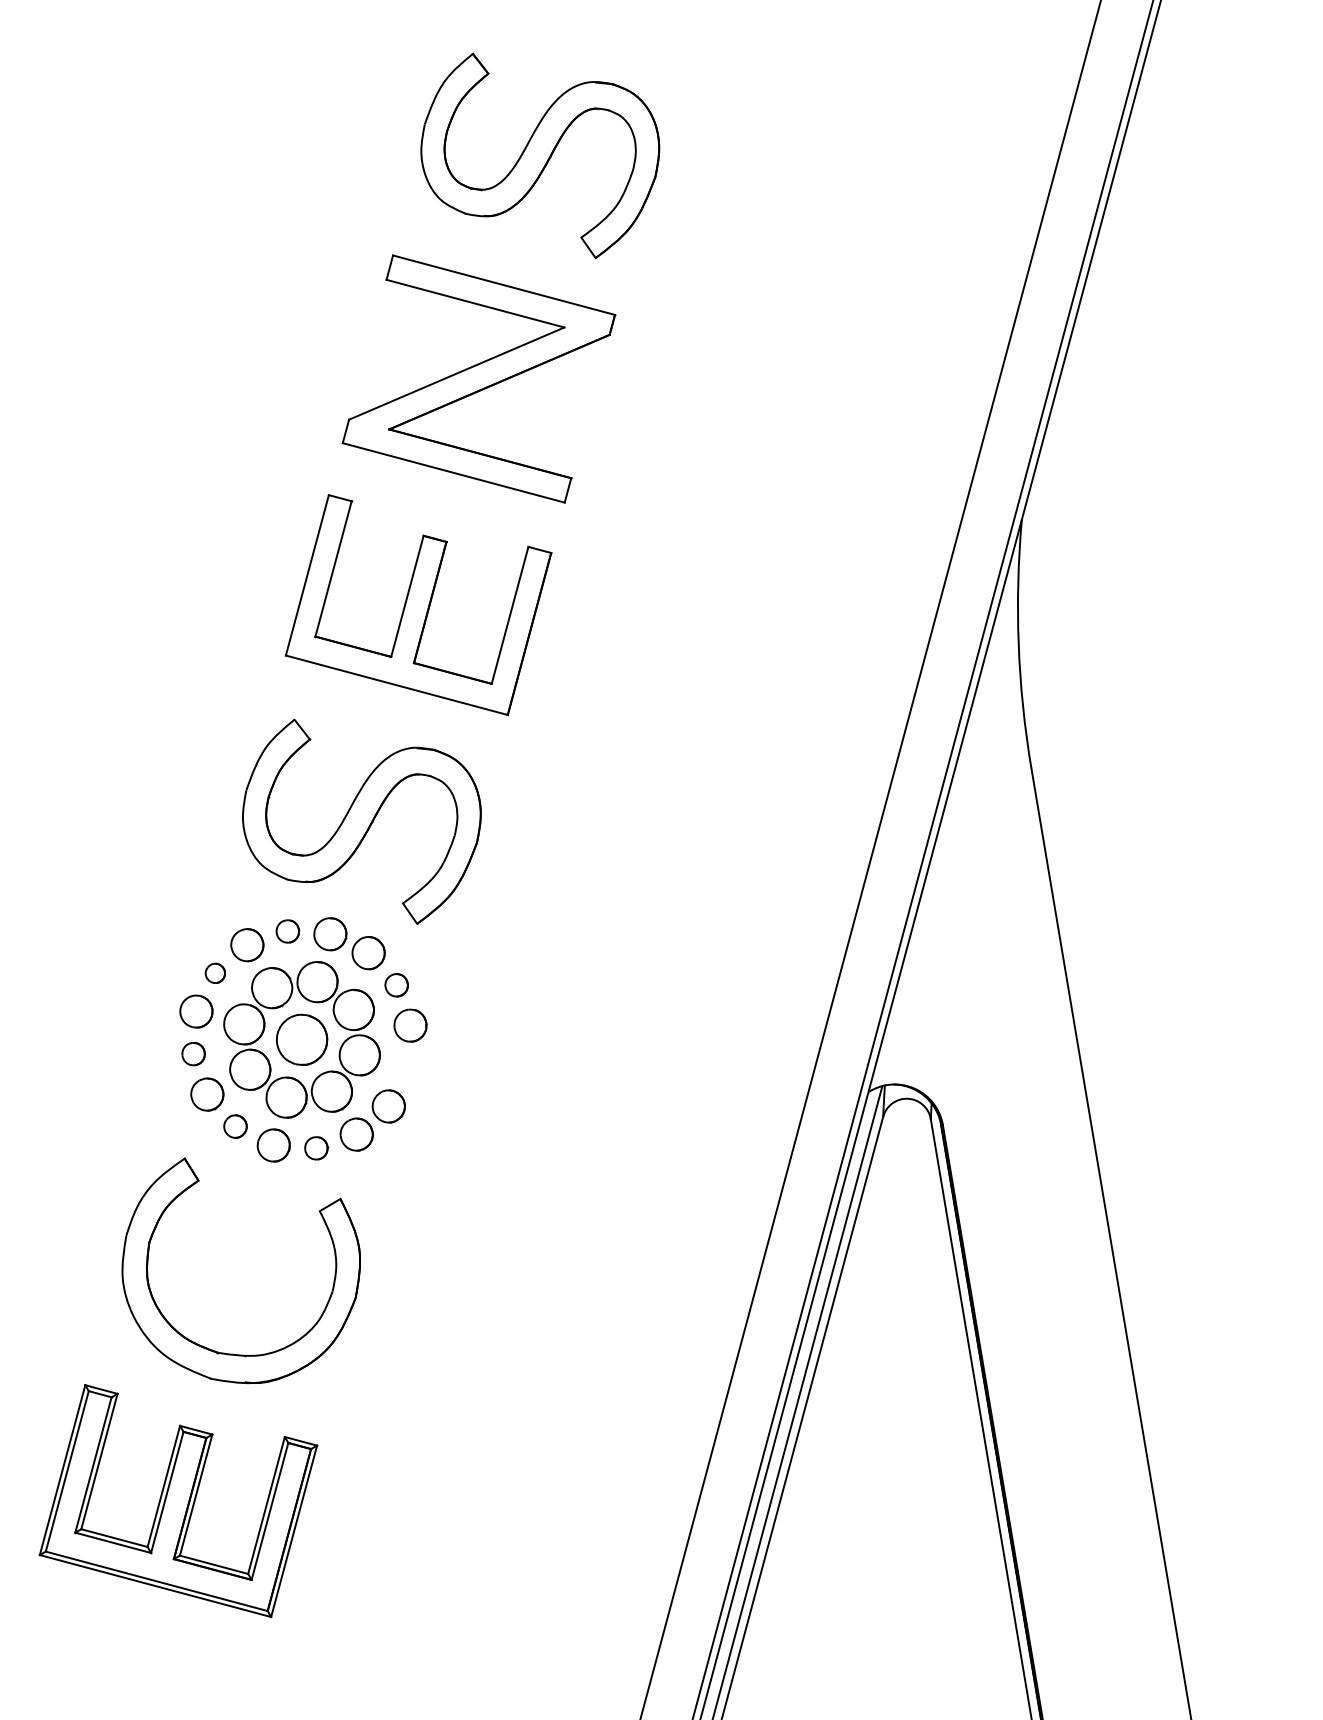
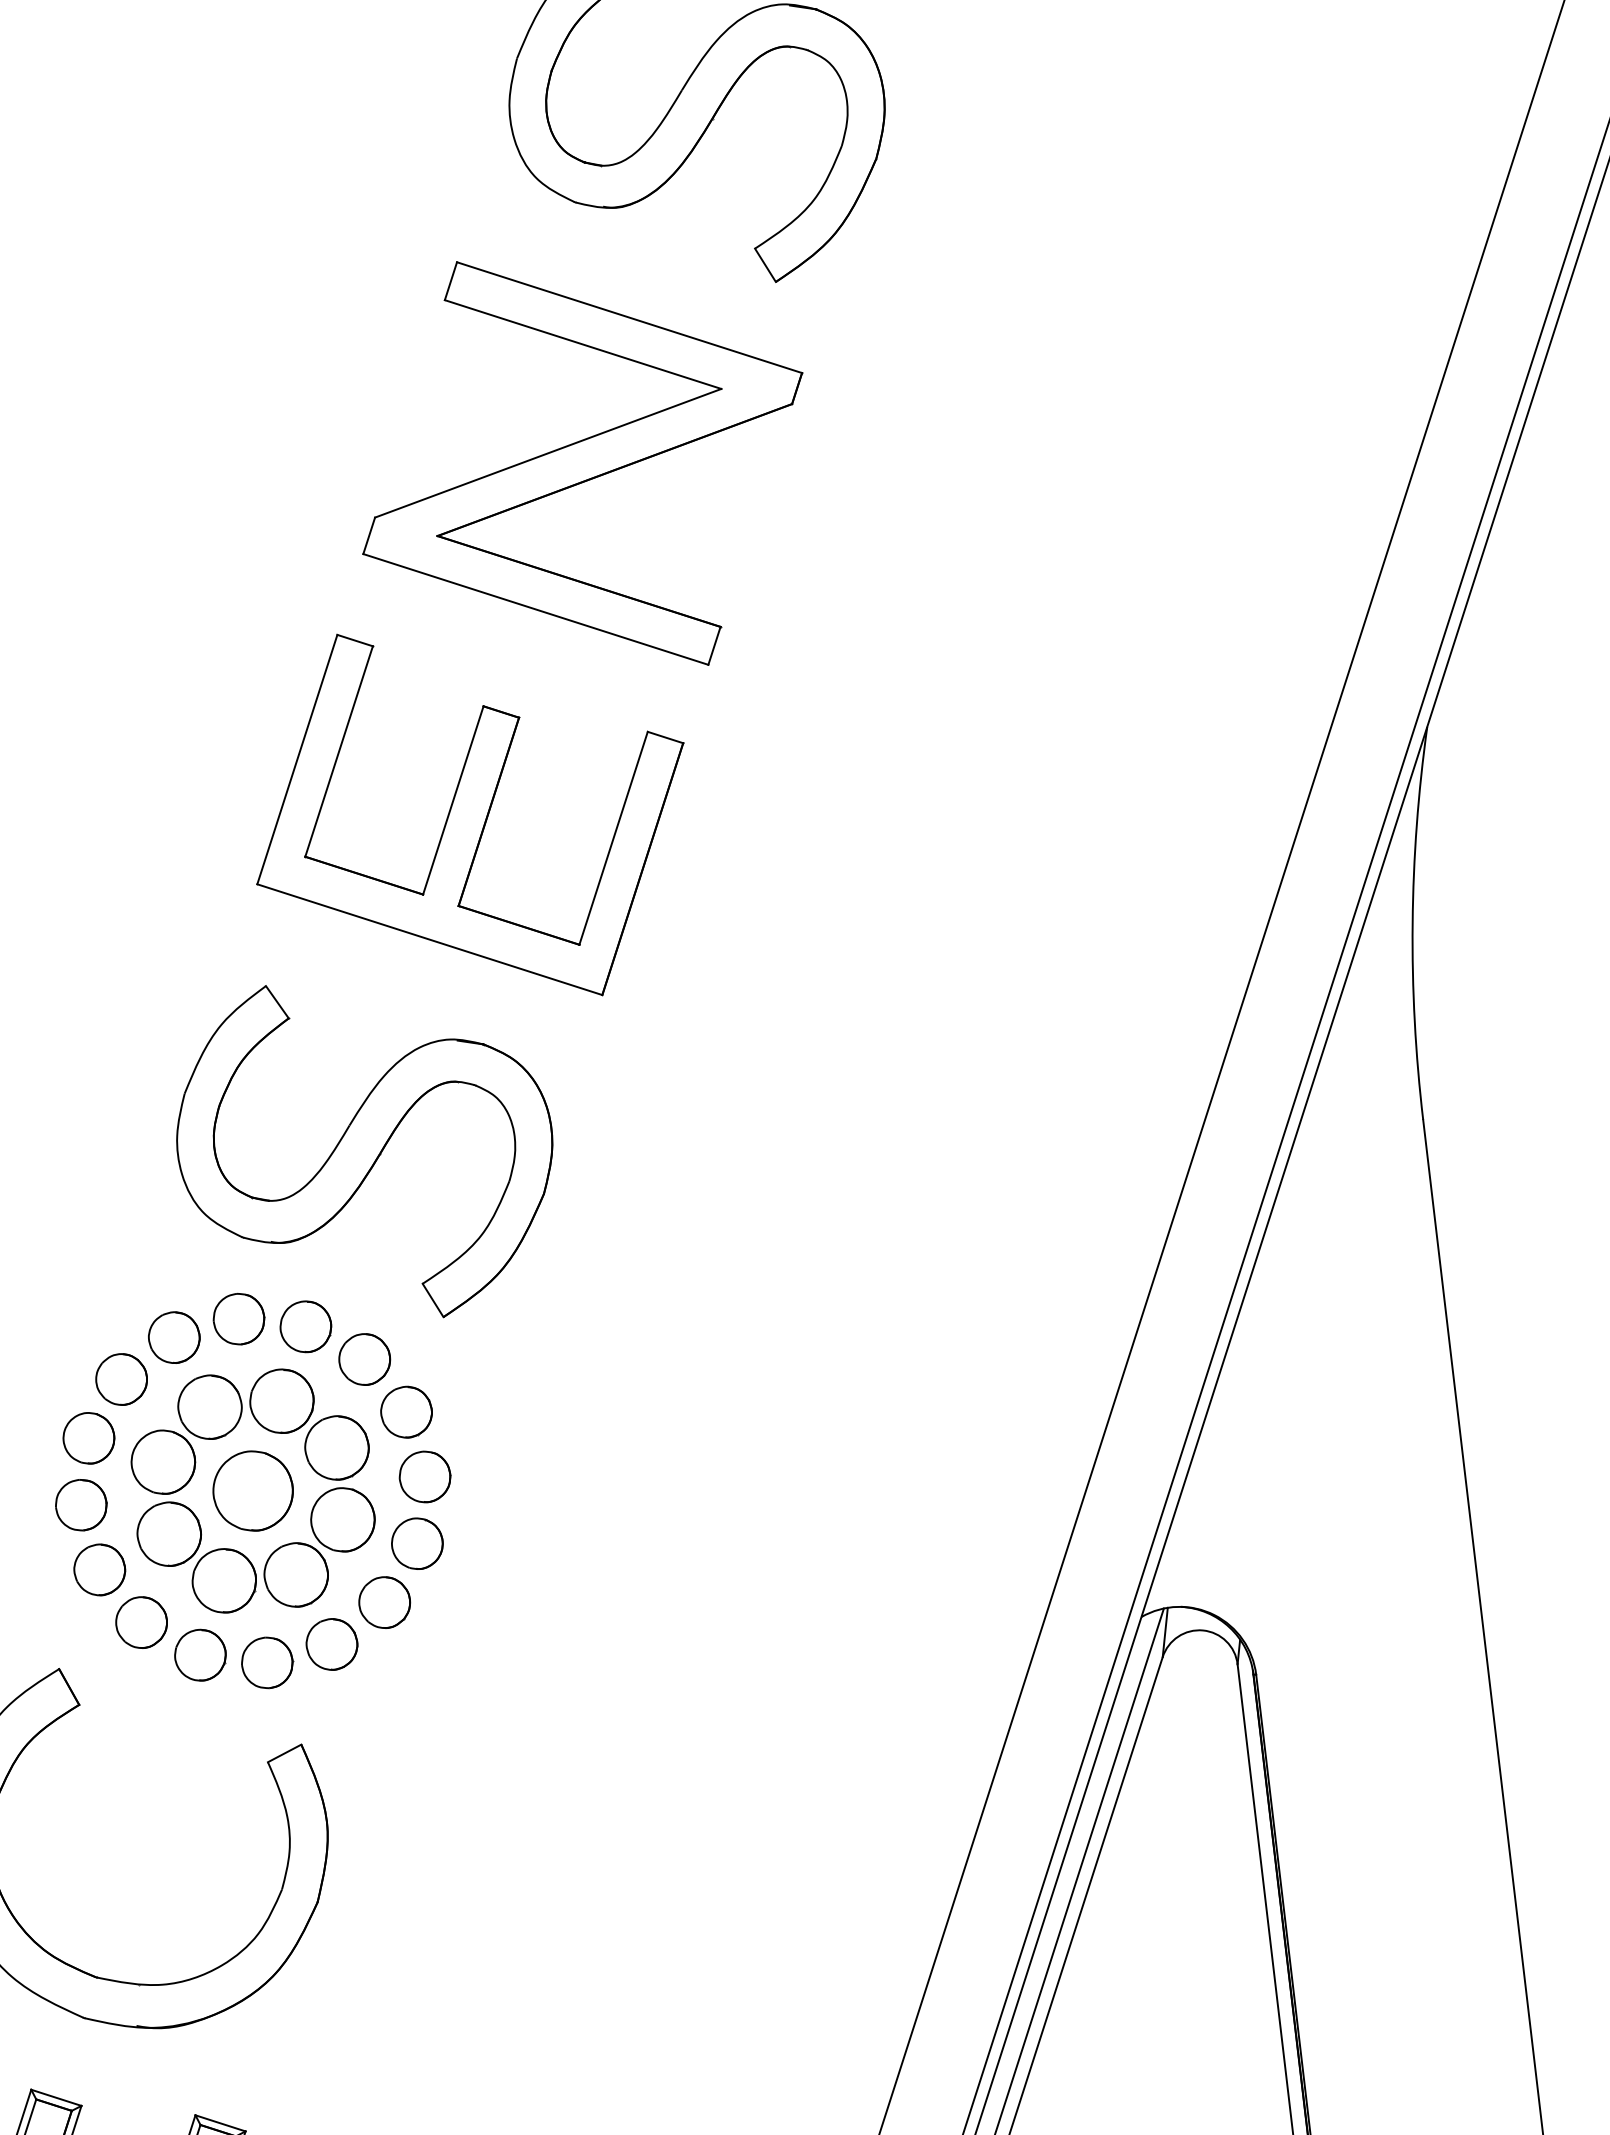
part: (287, 931) -> (238, 1319), size x1.43
part: (215, 973) -> (121, 1379), size x1.67
part: (396, 985) -> (406, 1412), size x1.43
part: (193, 1053) -> (81, 1504), size x1.43
part: (407, 1068) -> (417, 1544), added
part: (235, 1126) -> (141, 1622), size x1.43
part: (316, 1148) -> (267, 1663), size x1.43

